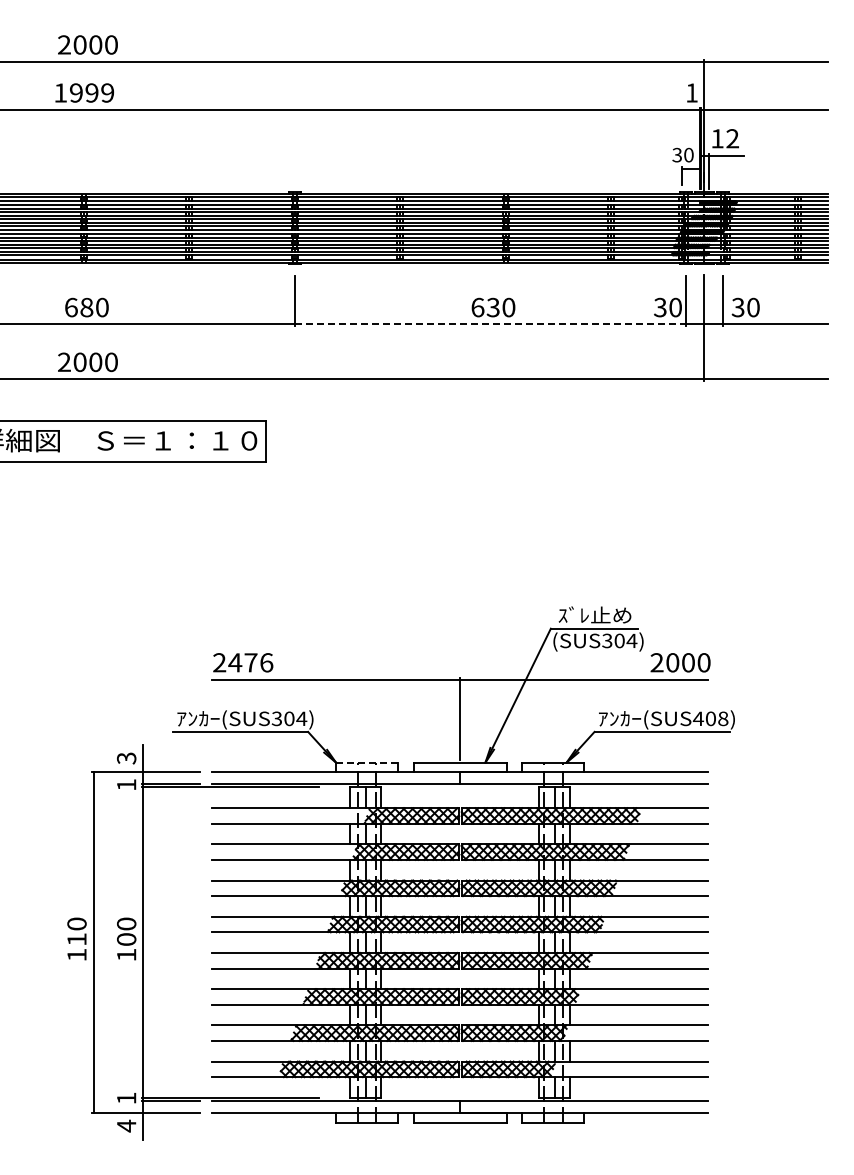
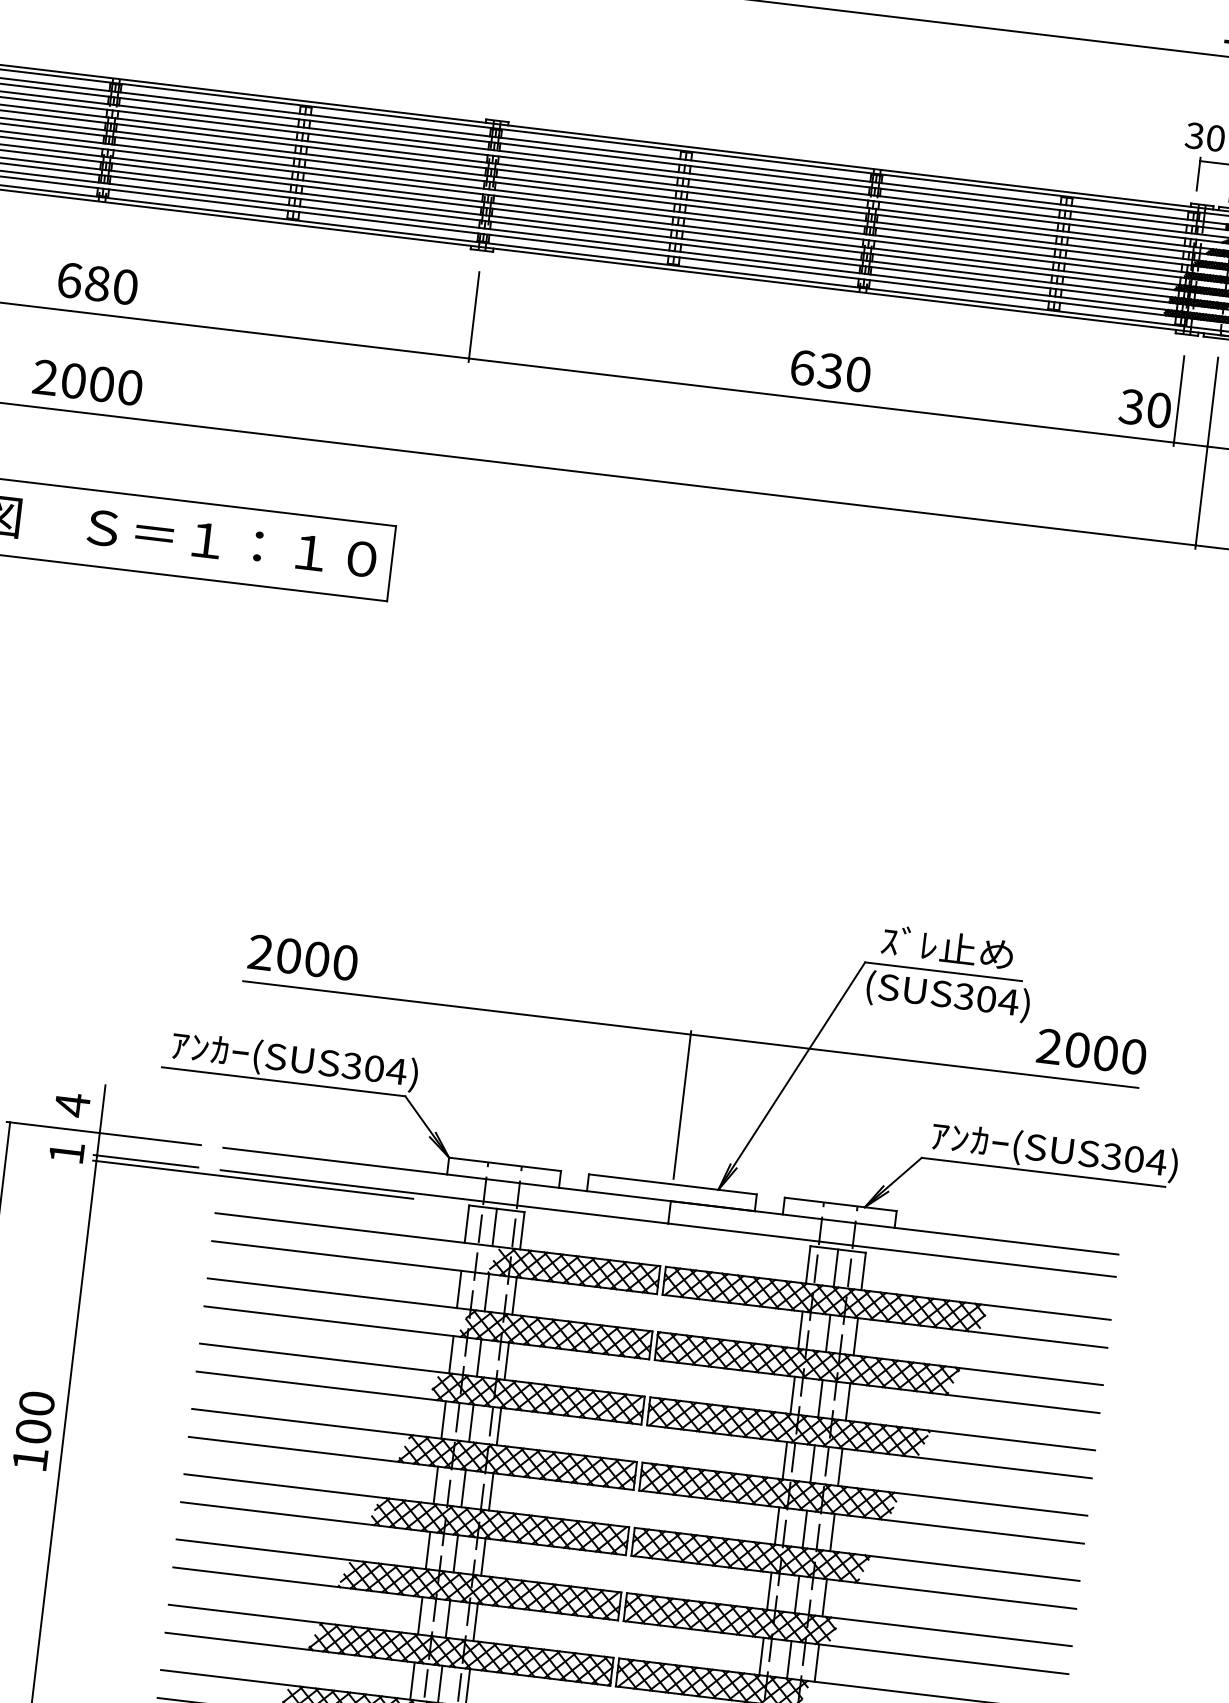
line: (490, 324) -> (821, 401), dashed -> solid
text: (250, 662) -> (316, 958), 2476 -> 2000
text: (710, 718) -> (1133, 1158), (SUS408) -> (SUS304)
text: (126, 758) -> (72, 1105), 3 -> 4
line: (367, 762) -> (505, 1164), dashed -> solid

